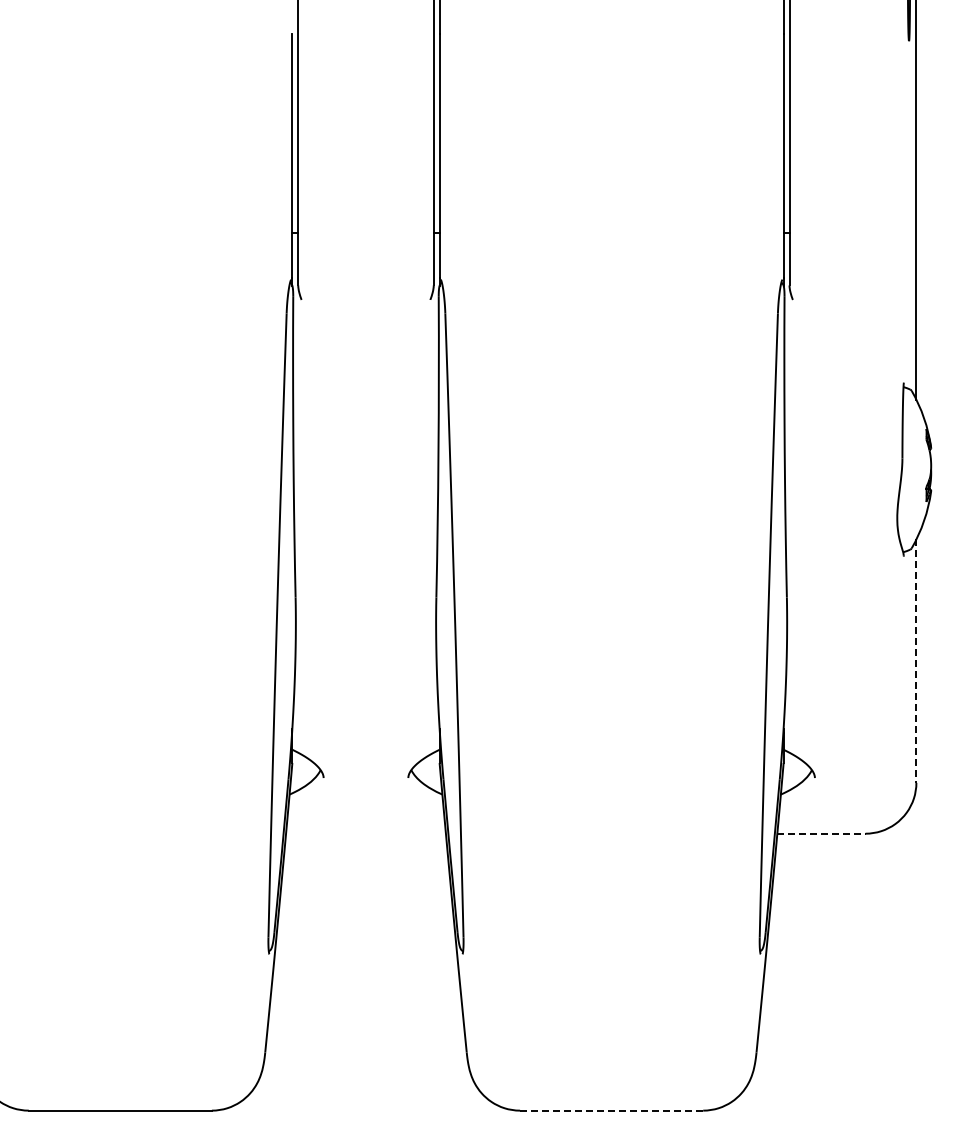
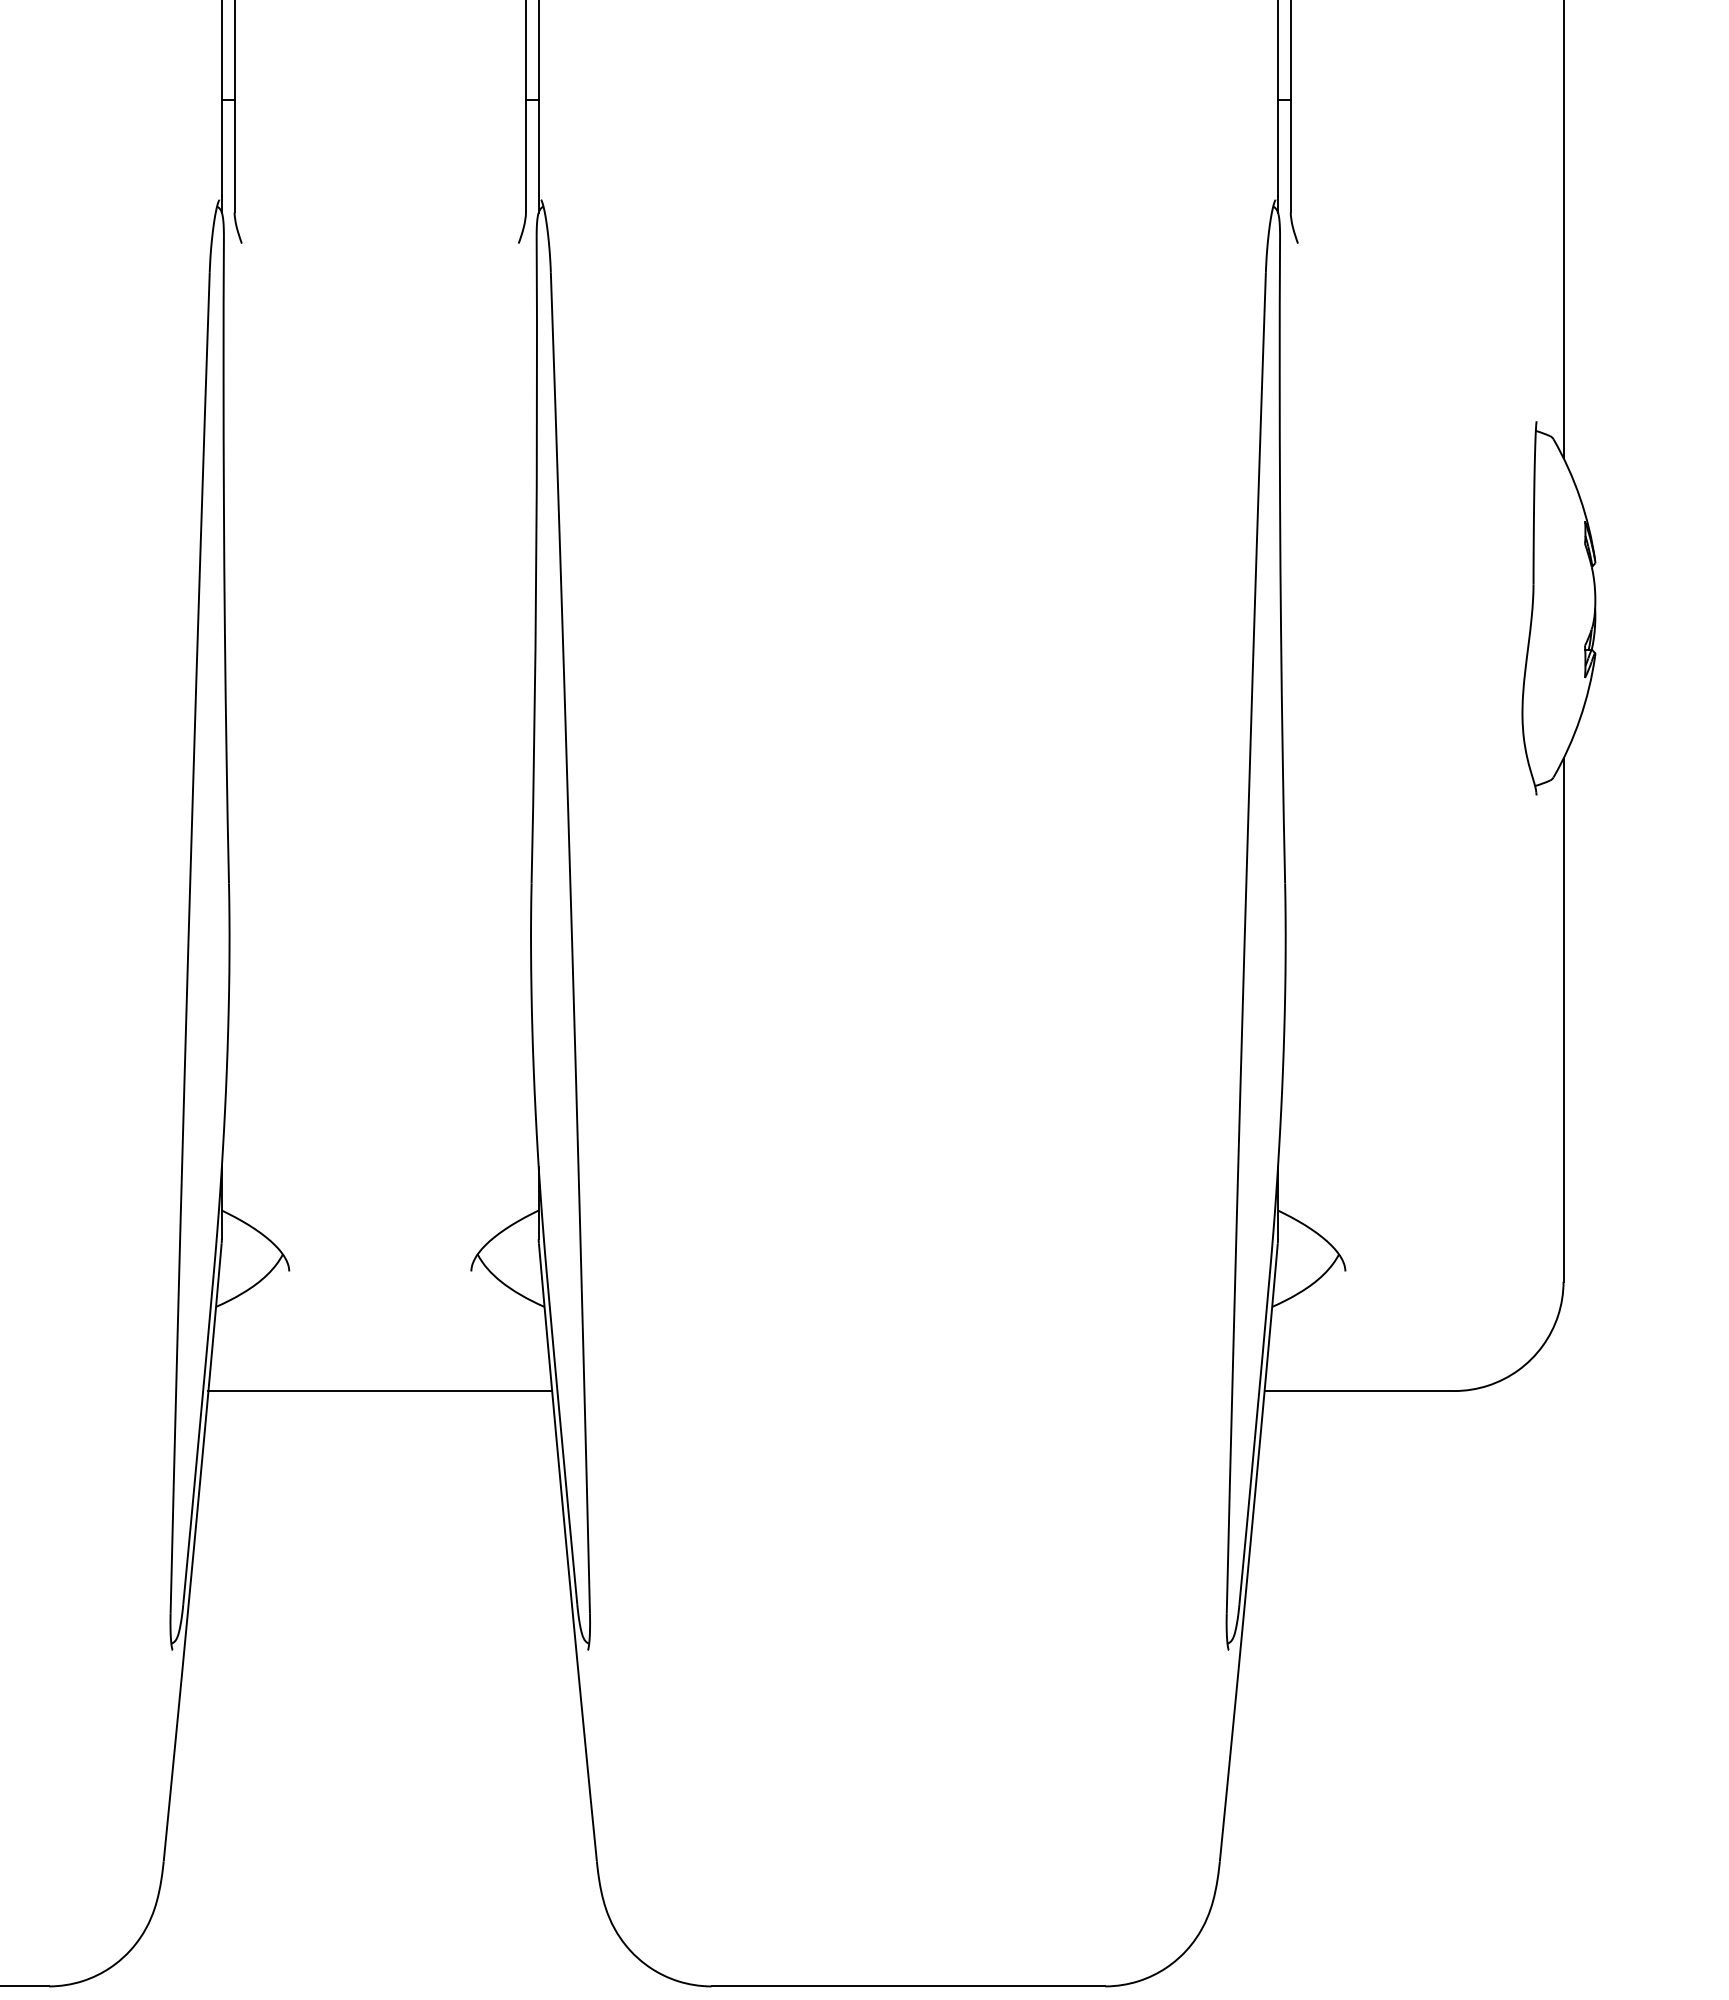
line: (916, 661) -> (1563, 1020), dashed -> solid
line: (365, 833) -> (379, 1390), added
line: (821, 833) -> (1359, 1390), dashed -> solid
line: (611, 1110) -> (908, 1986), dashed -> solid

